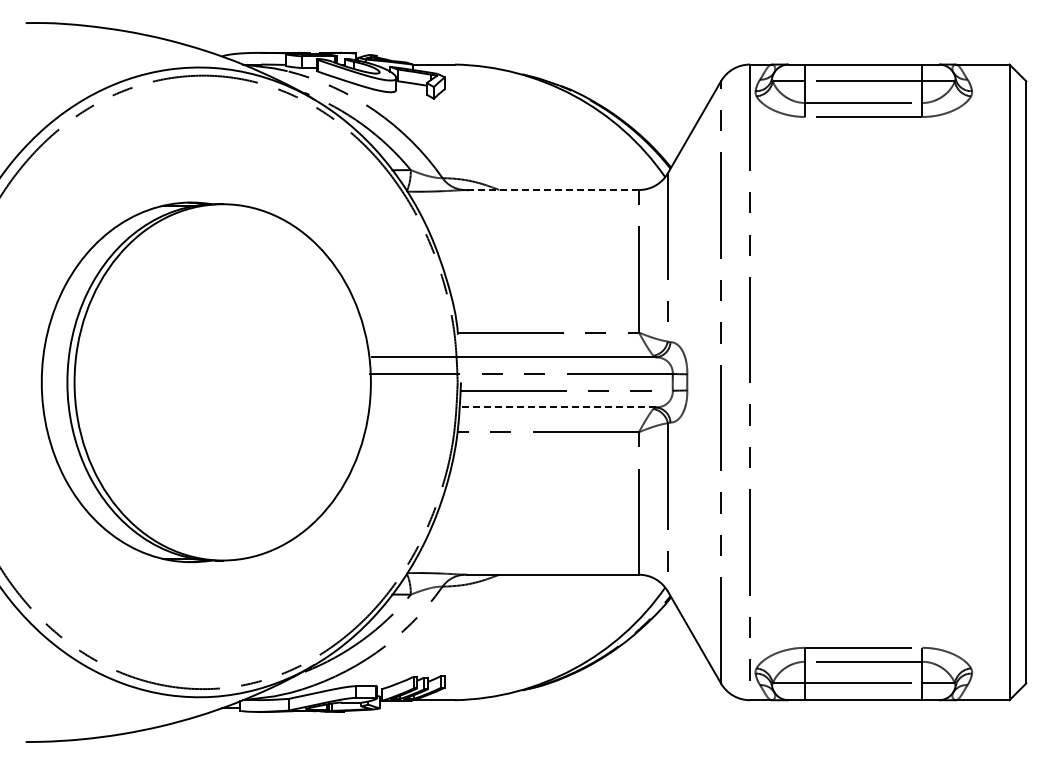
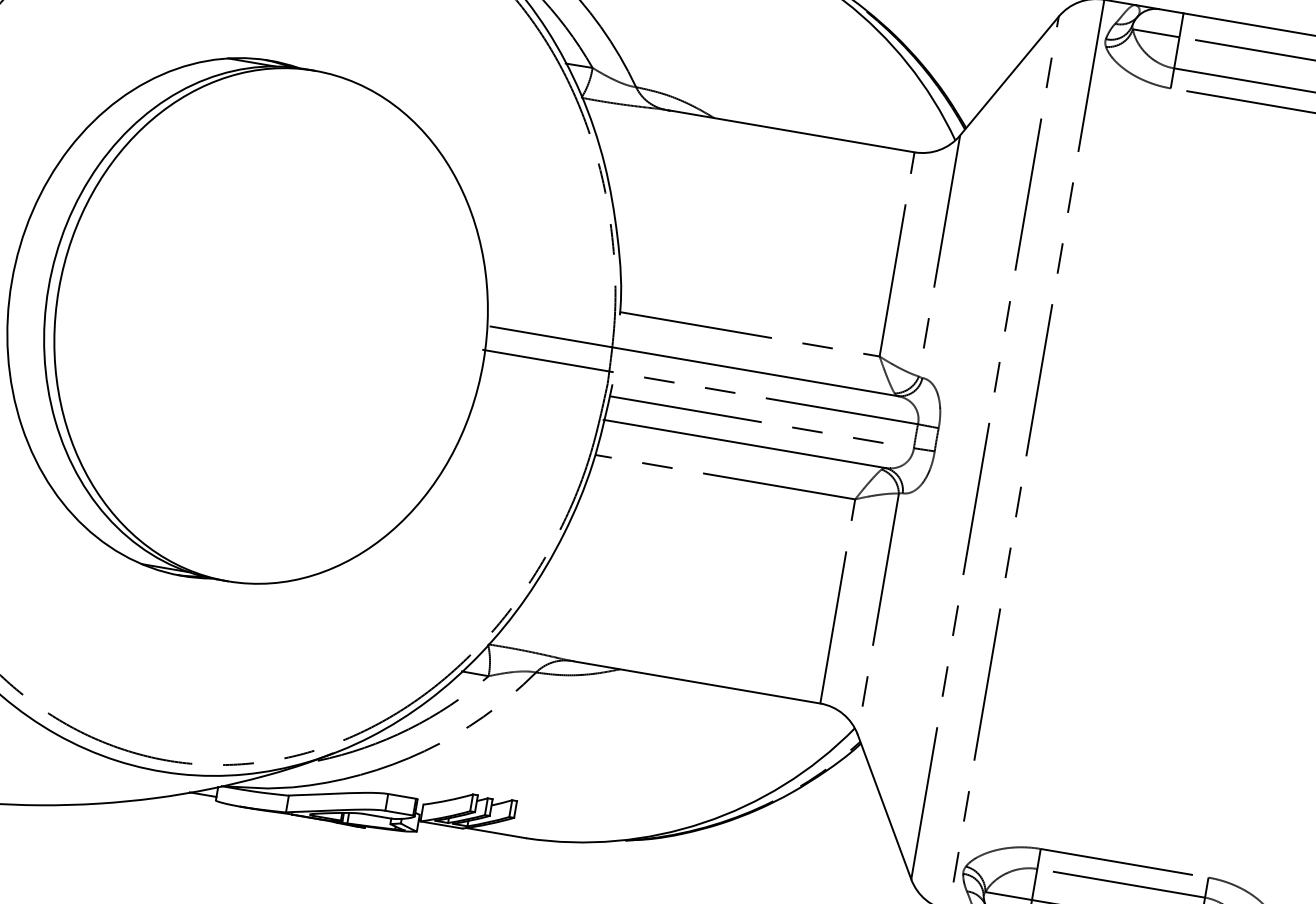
line: (553, 190) -> (792, 132), dashed -> solid
line: (557, 407) -> (744, 443), dashed -> solid

